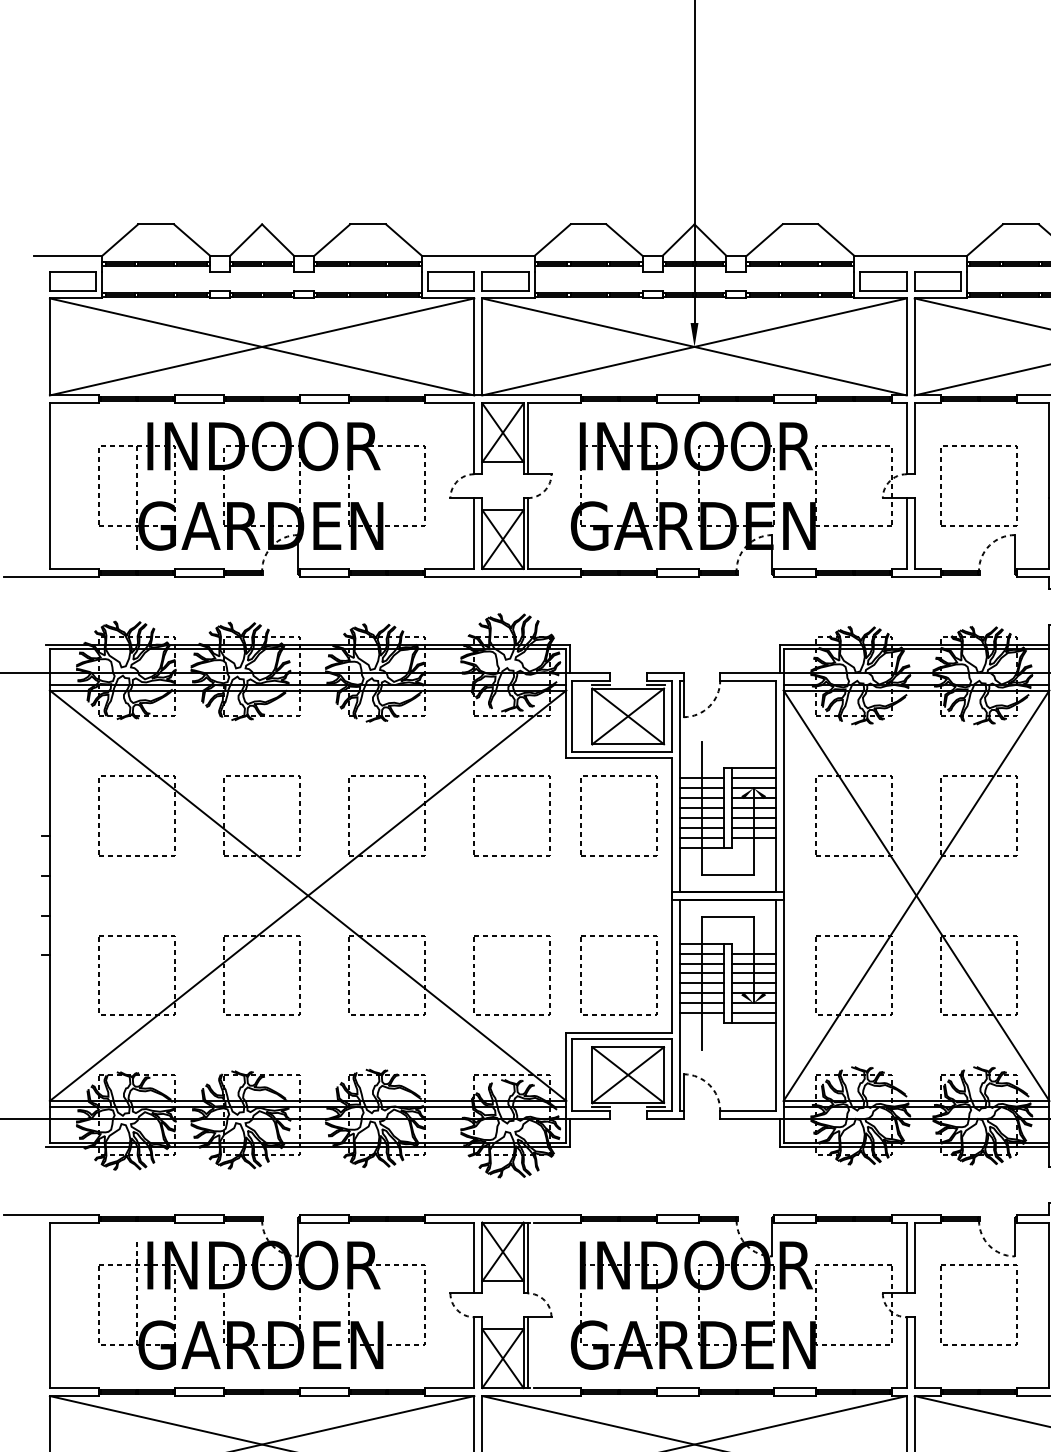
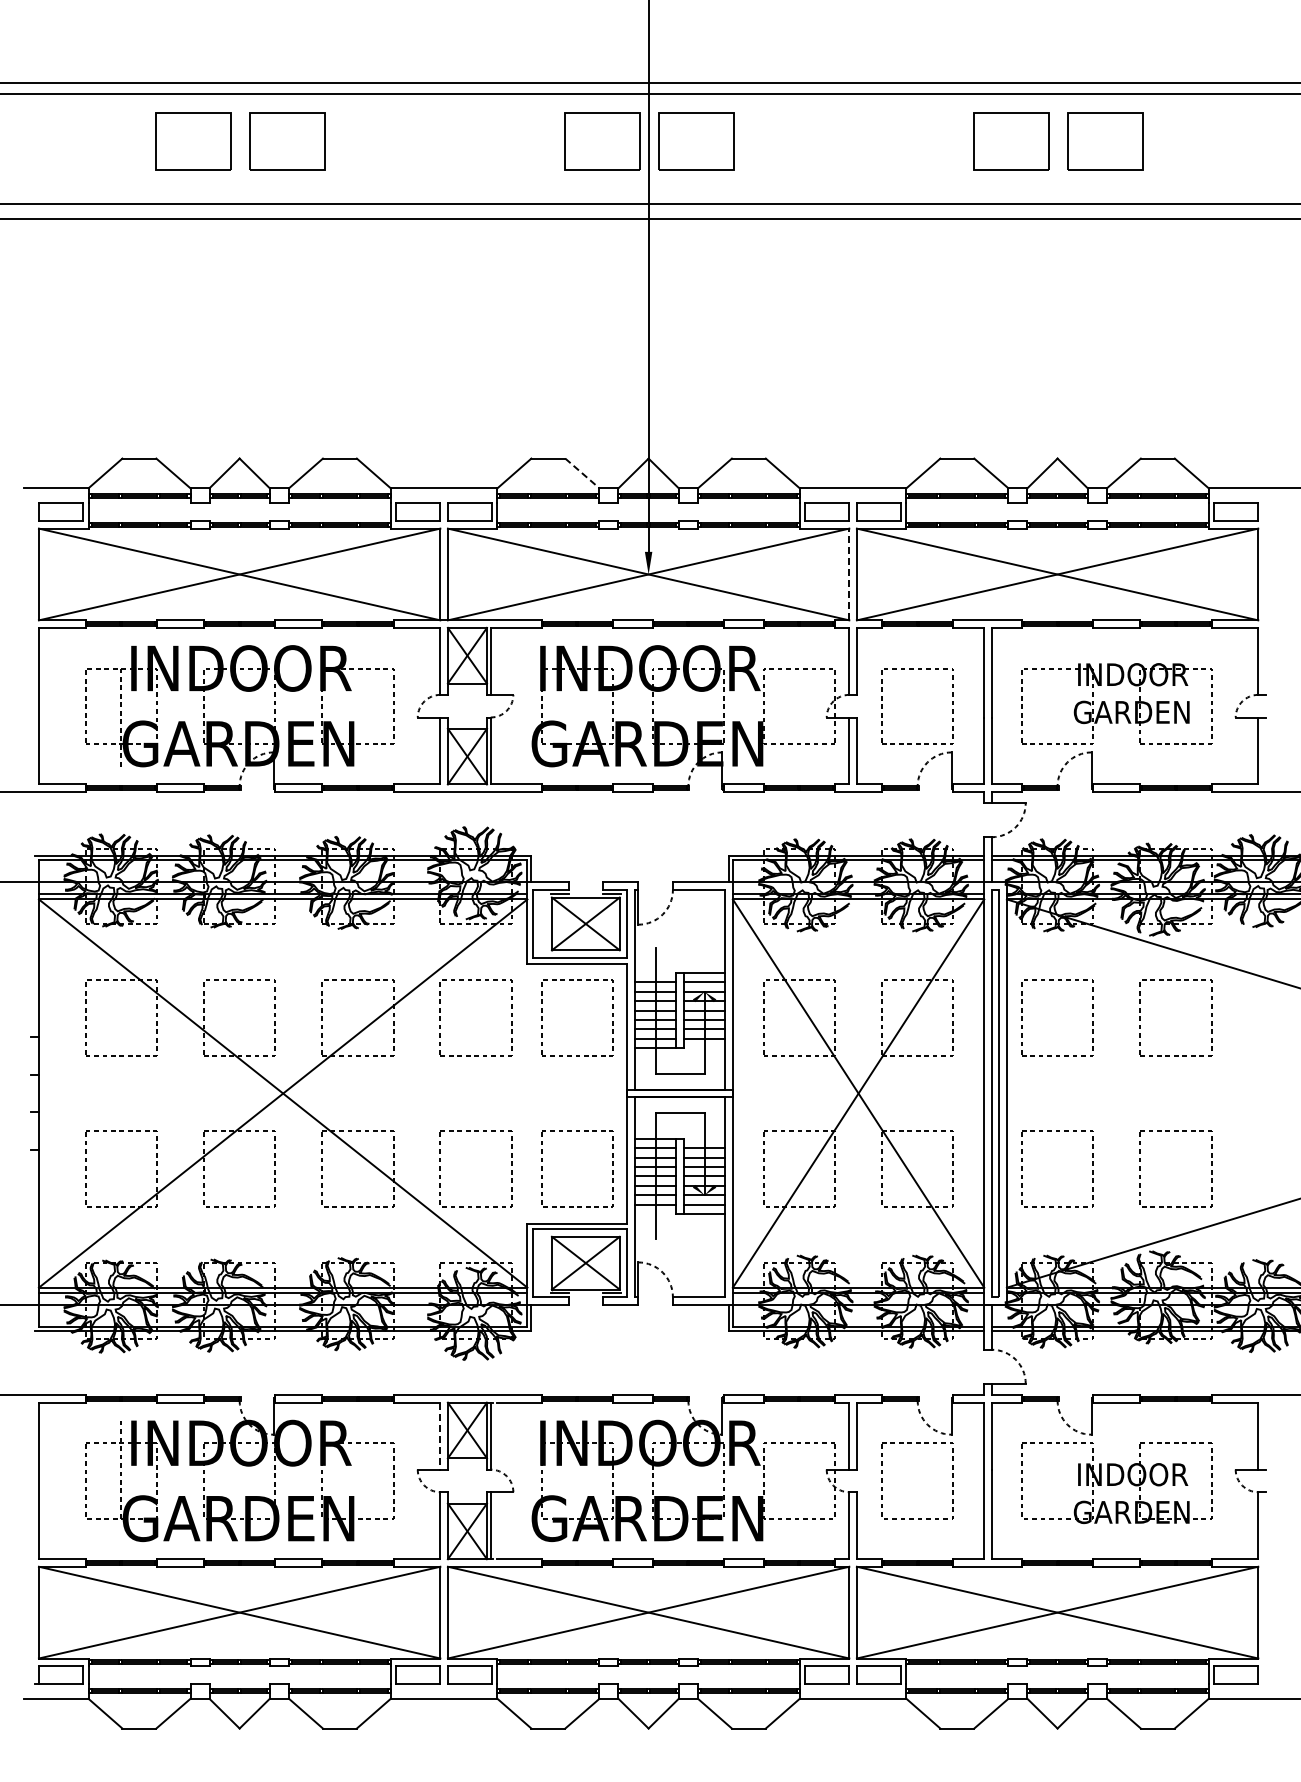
line: (624, 240) -> (582, 473), solid -> dashed
line: (906, 346) -> (849, 574), solid -> dashed
line: (474, 1258) -> (440, 1436), solid -> dashed

